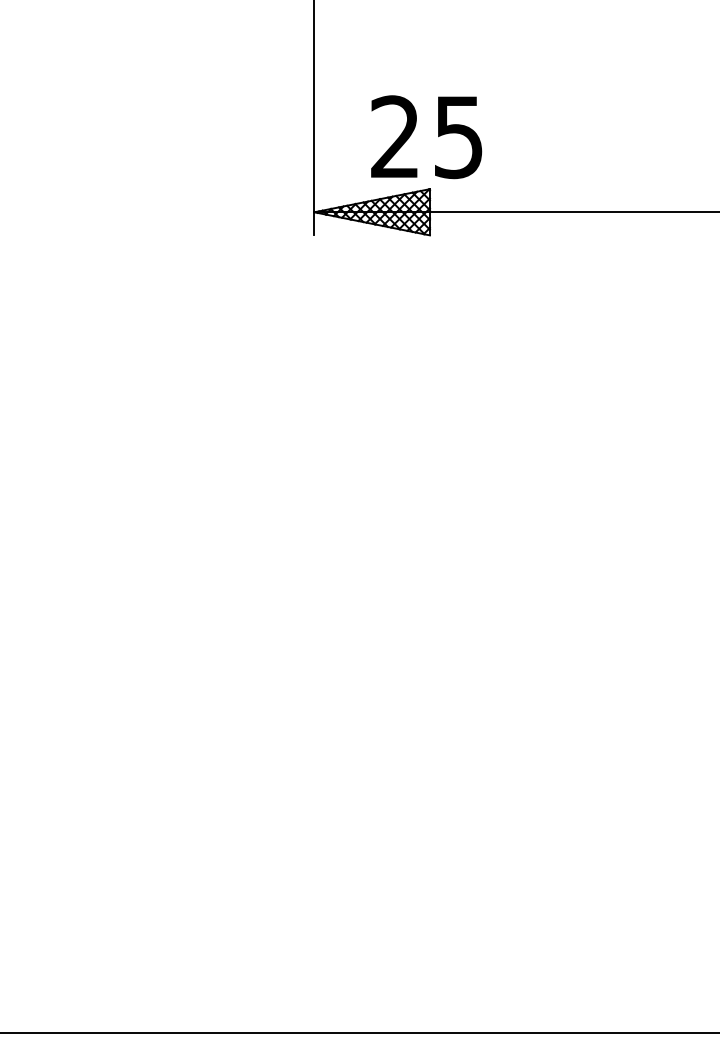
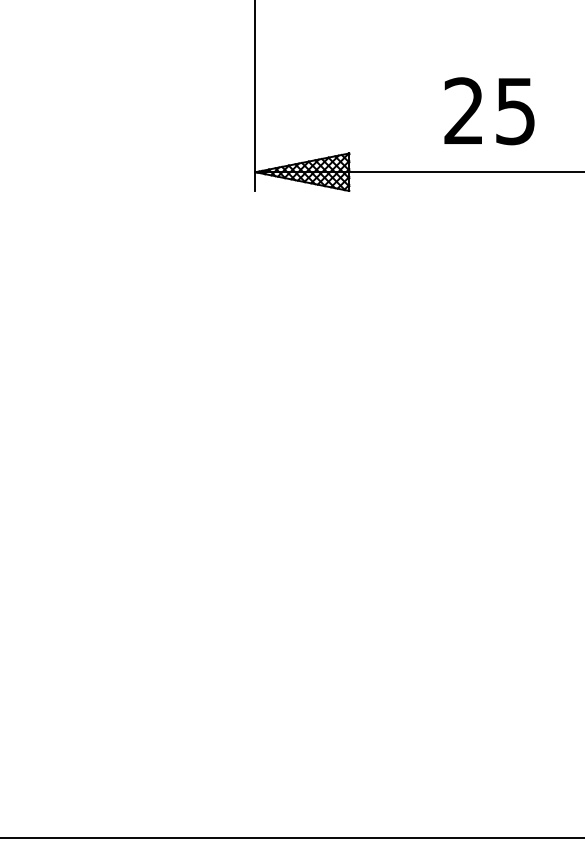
text: (426, 137) -> (489, 111), moved

